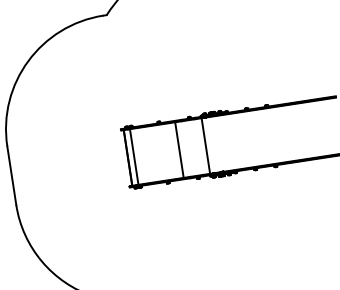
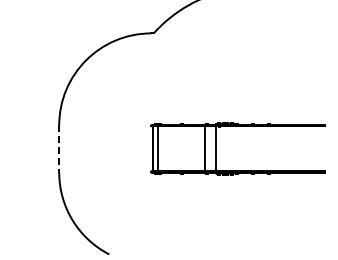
line: (178, 149) -> (204, 148), moved
line: (12, 175) -> (59, 148), solid -> dashed

